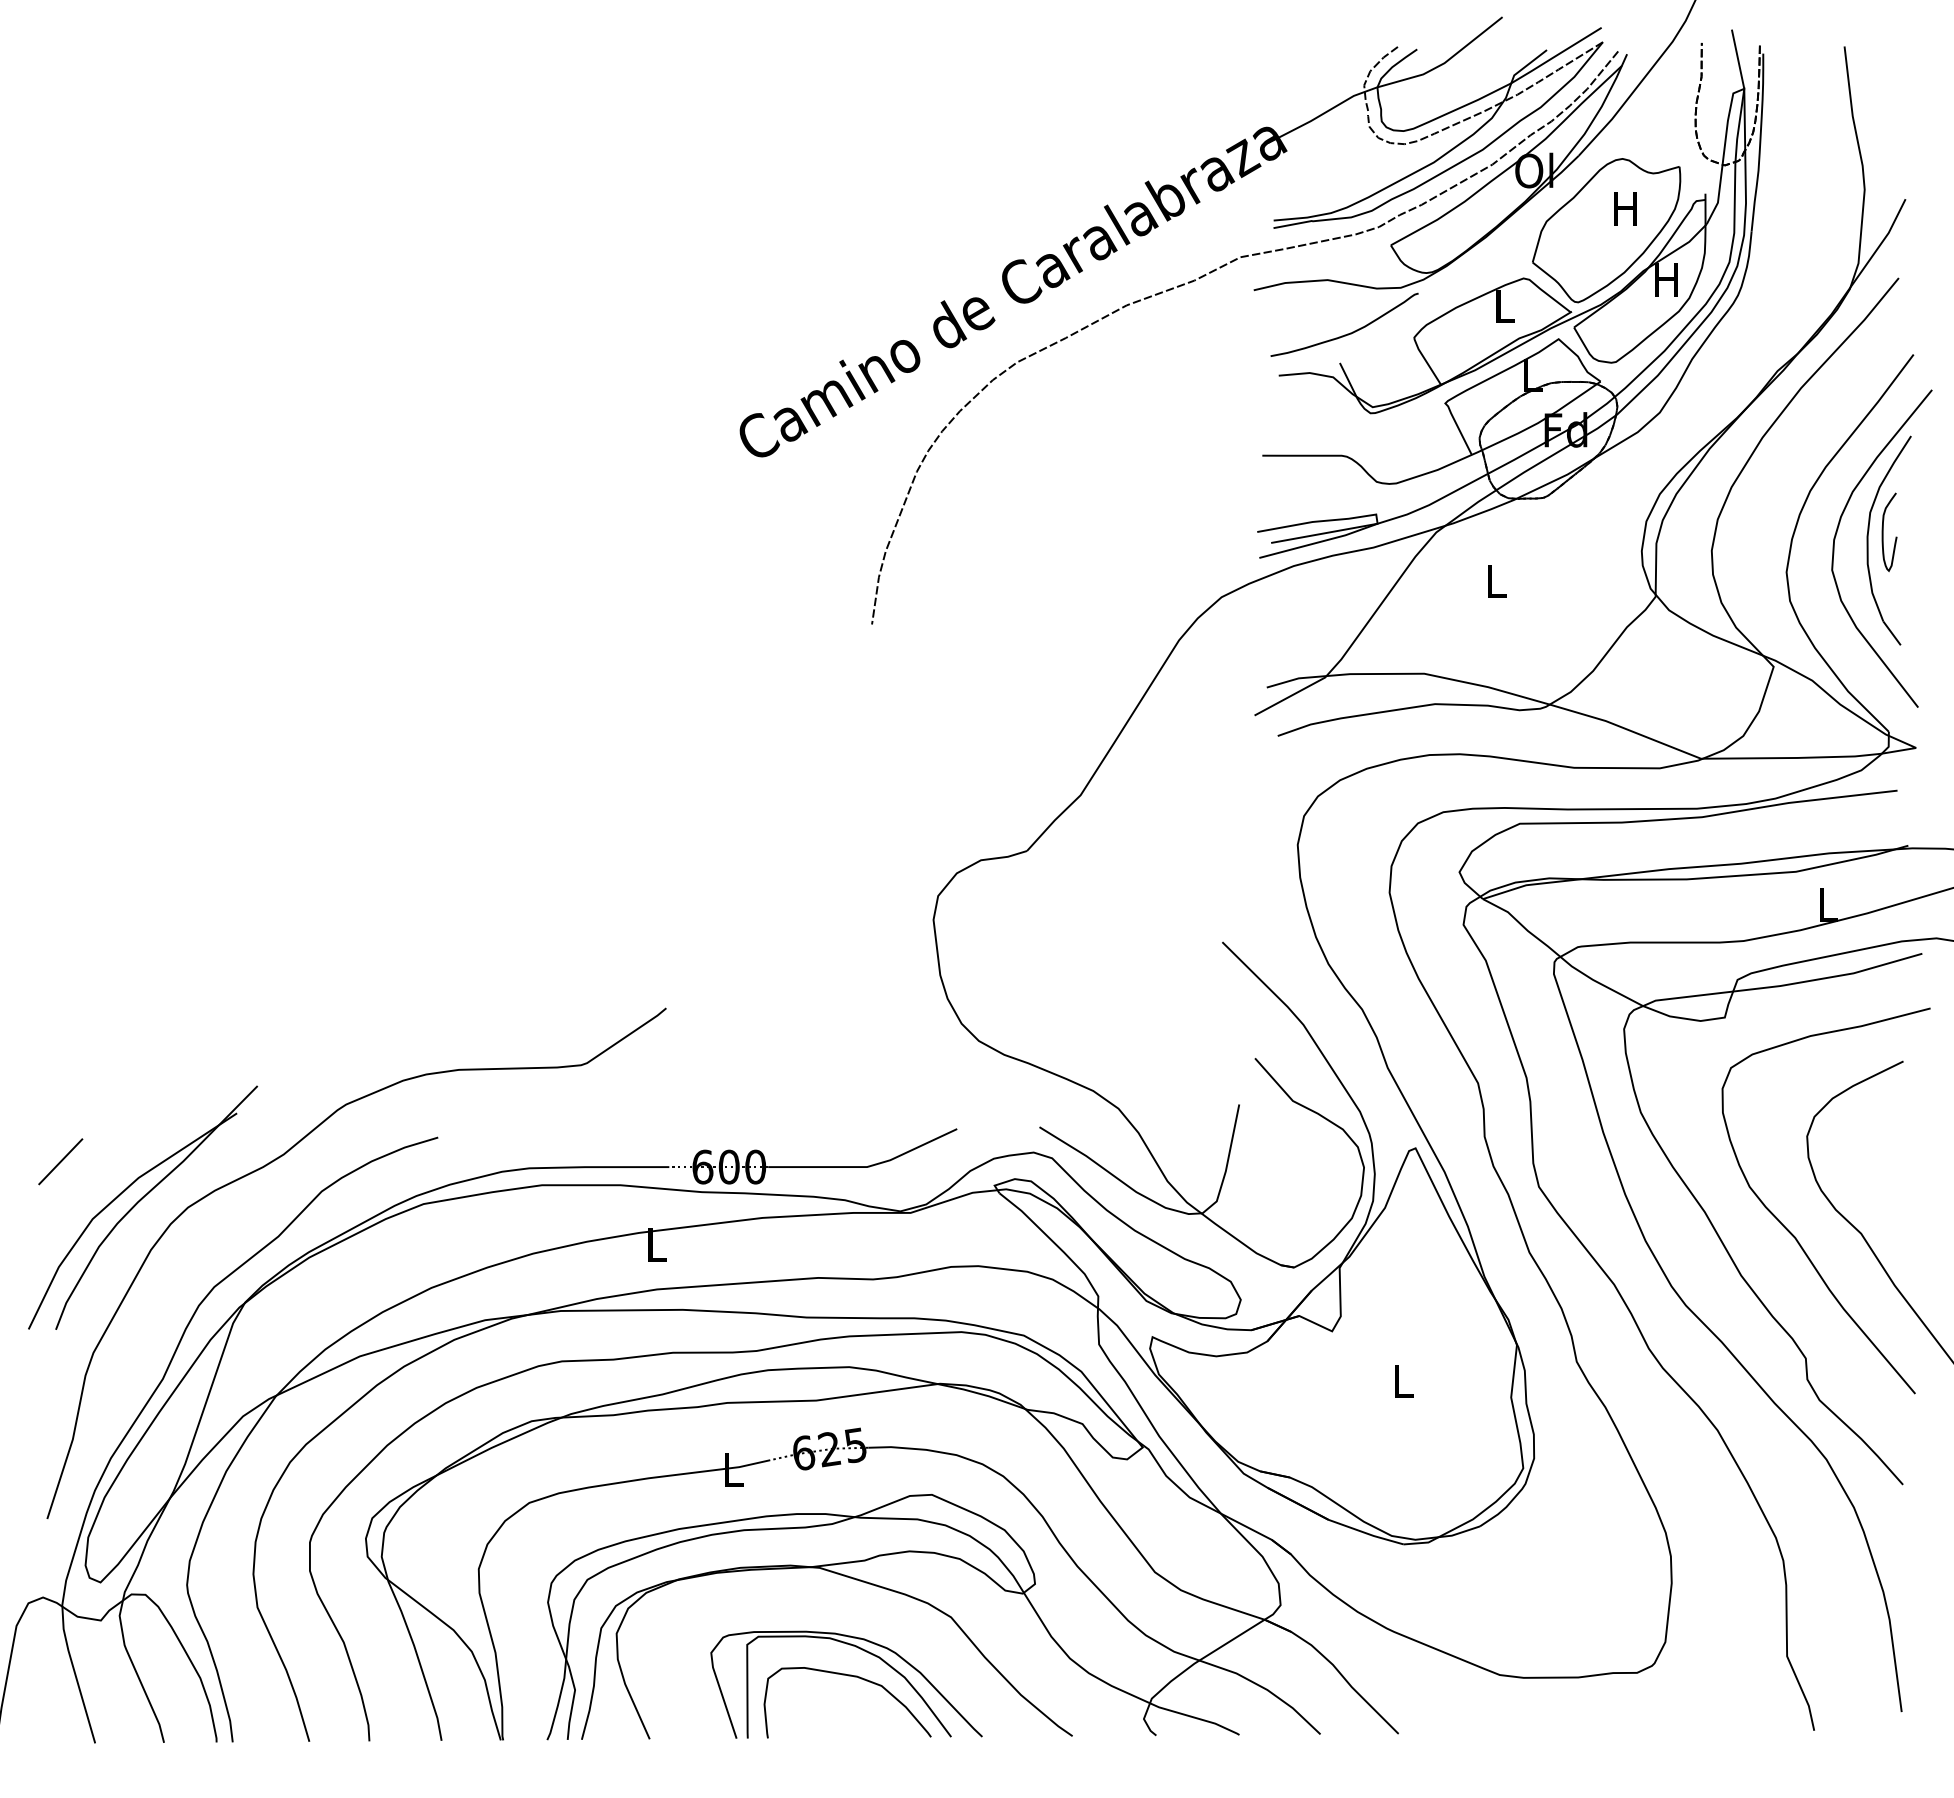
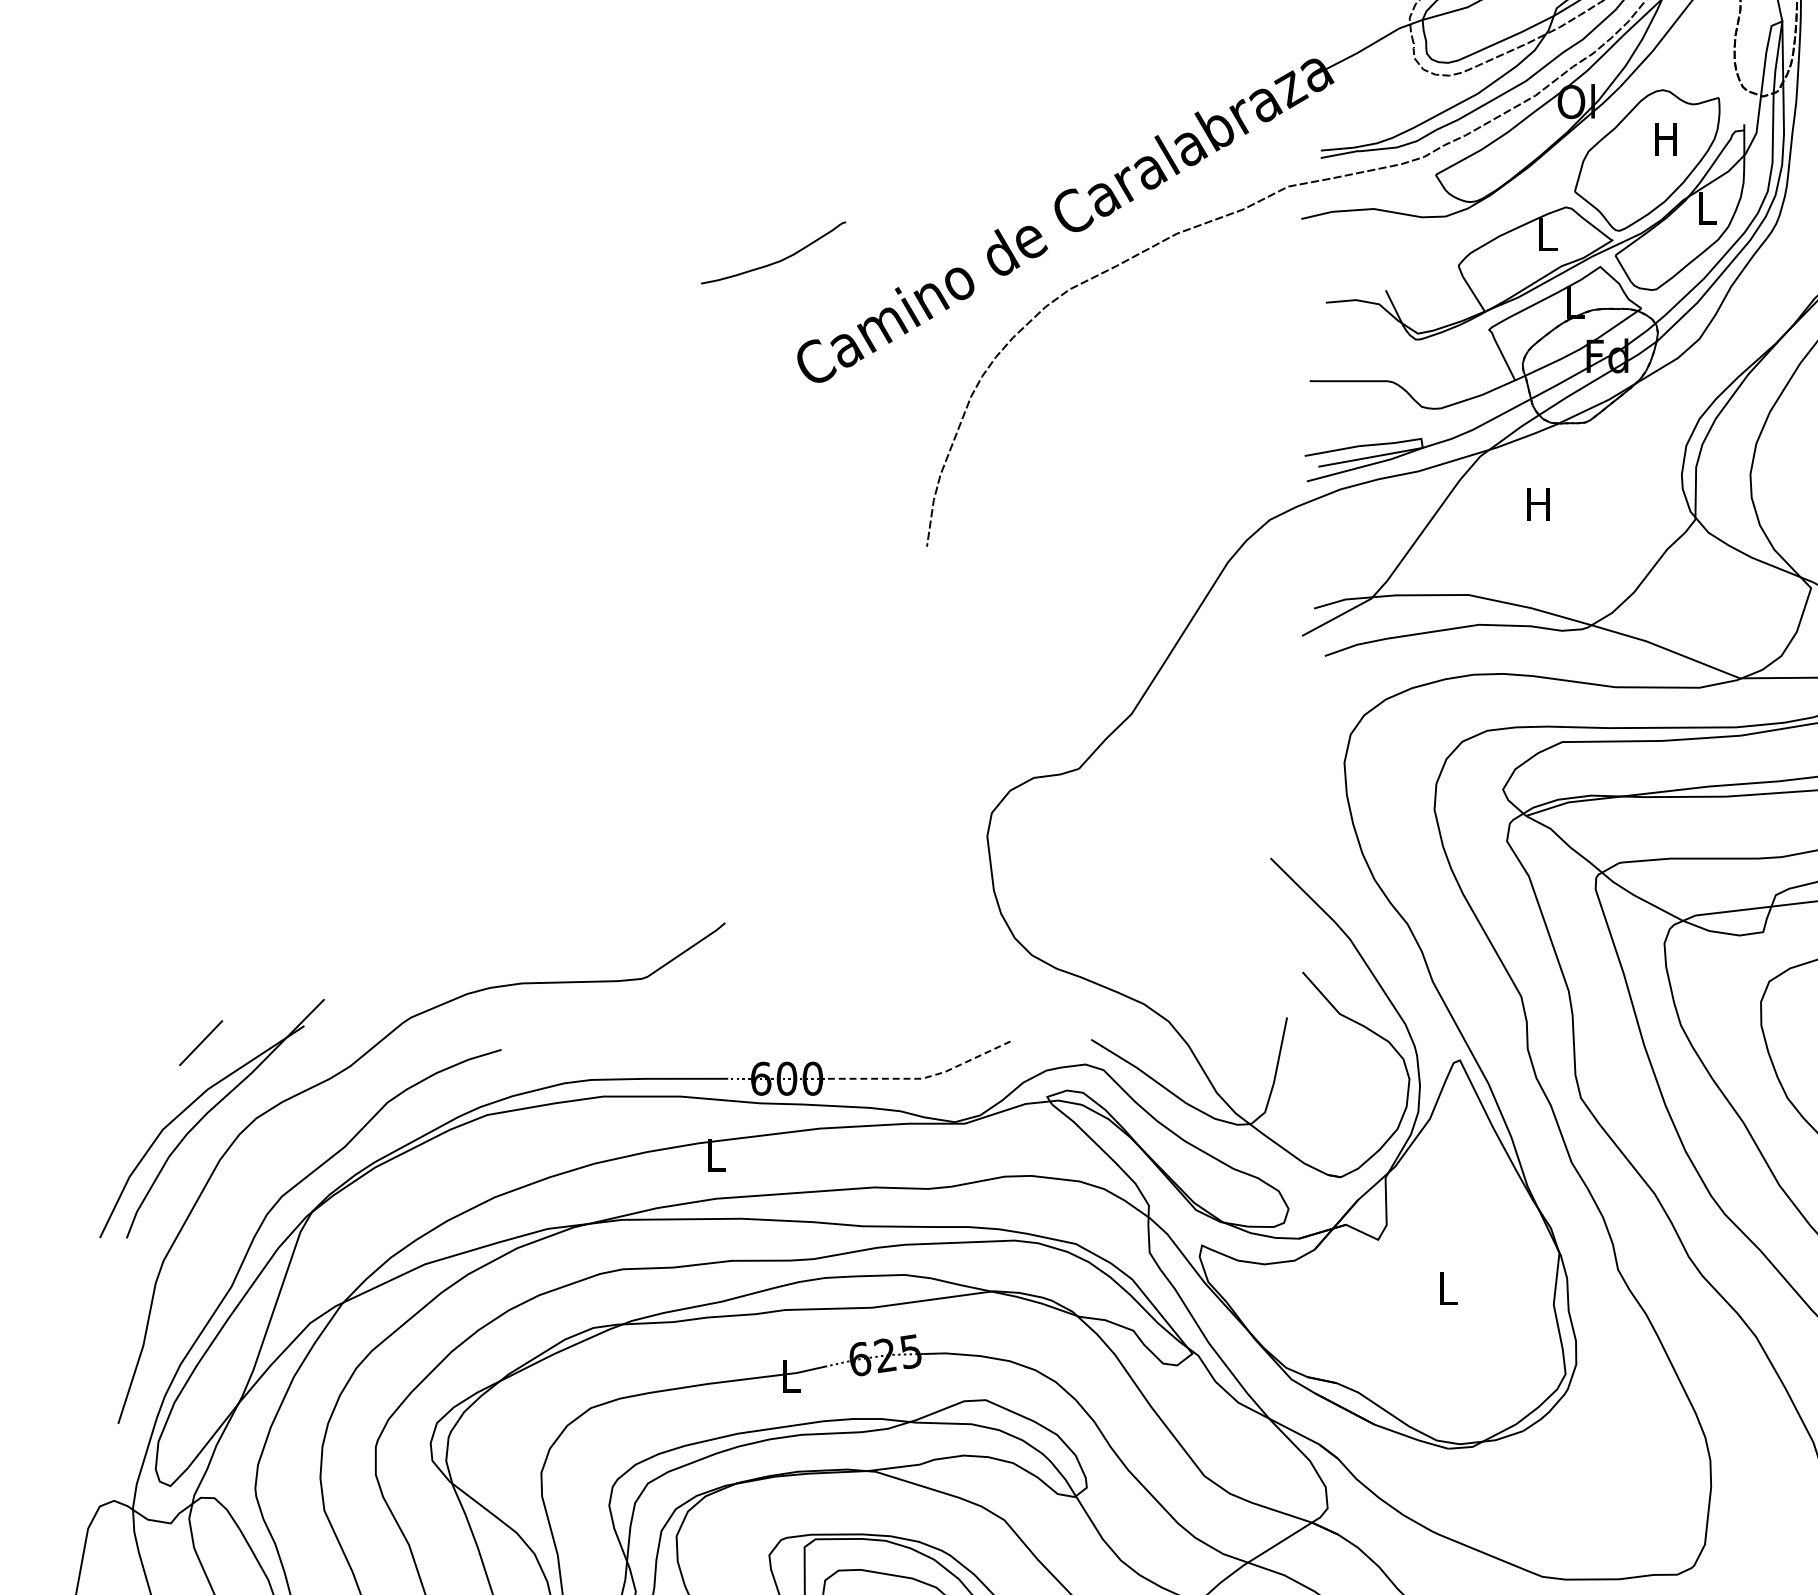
text: (1666, 279) -> (1706, 208), H -> L
curve: (1347, 333) -> (776, 261), moved
text: (1495, 581) -> (1538, 504), L -> H
line: (60, 1161) -> (200, 1042), moved
line: (867, 1167) -> (922, 1079), solid -> dashed

